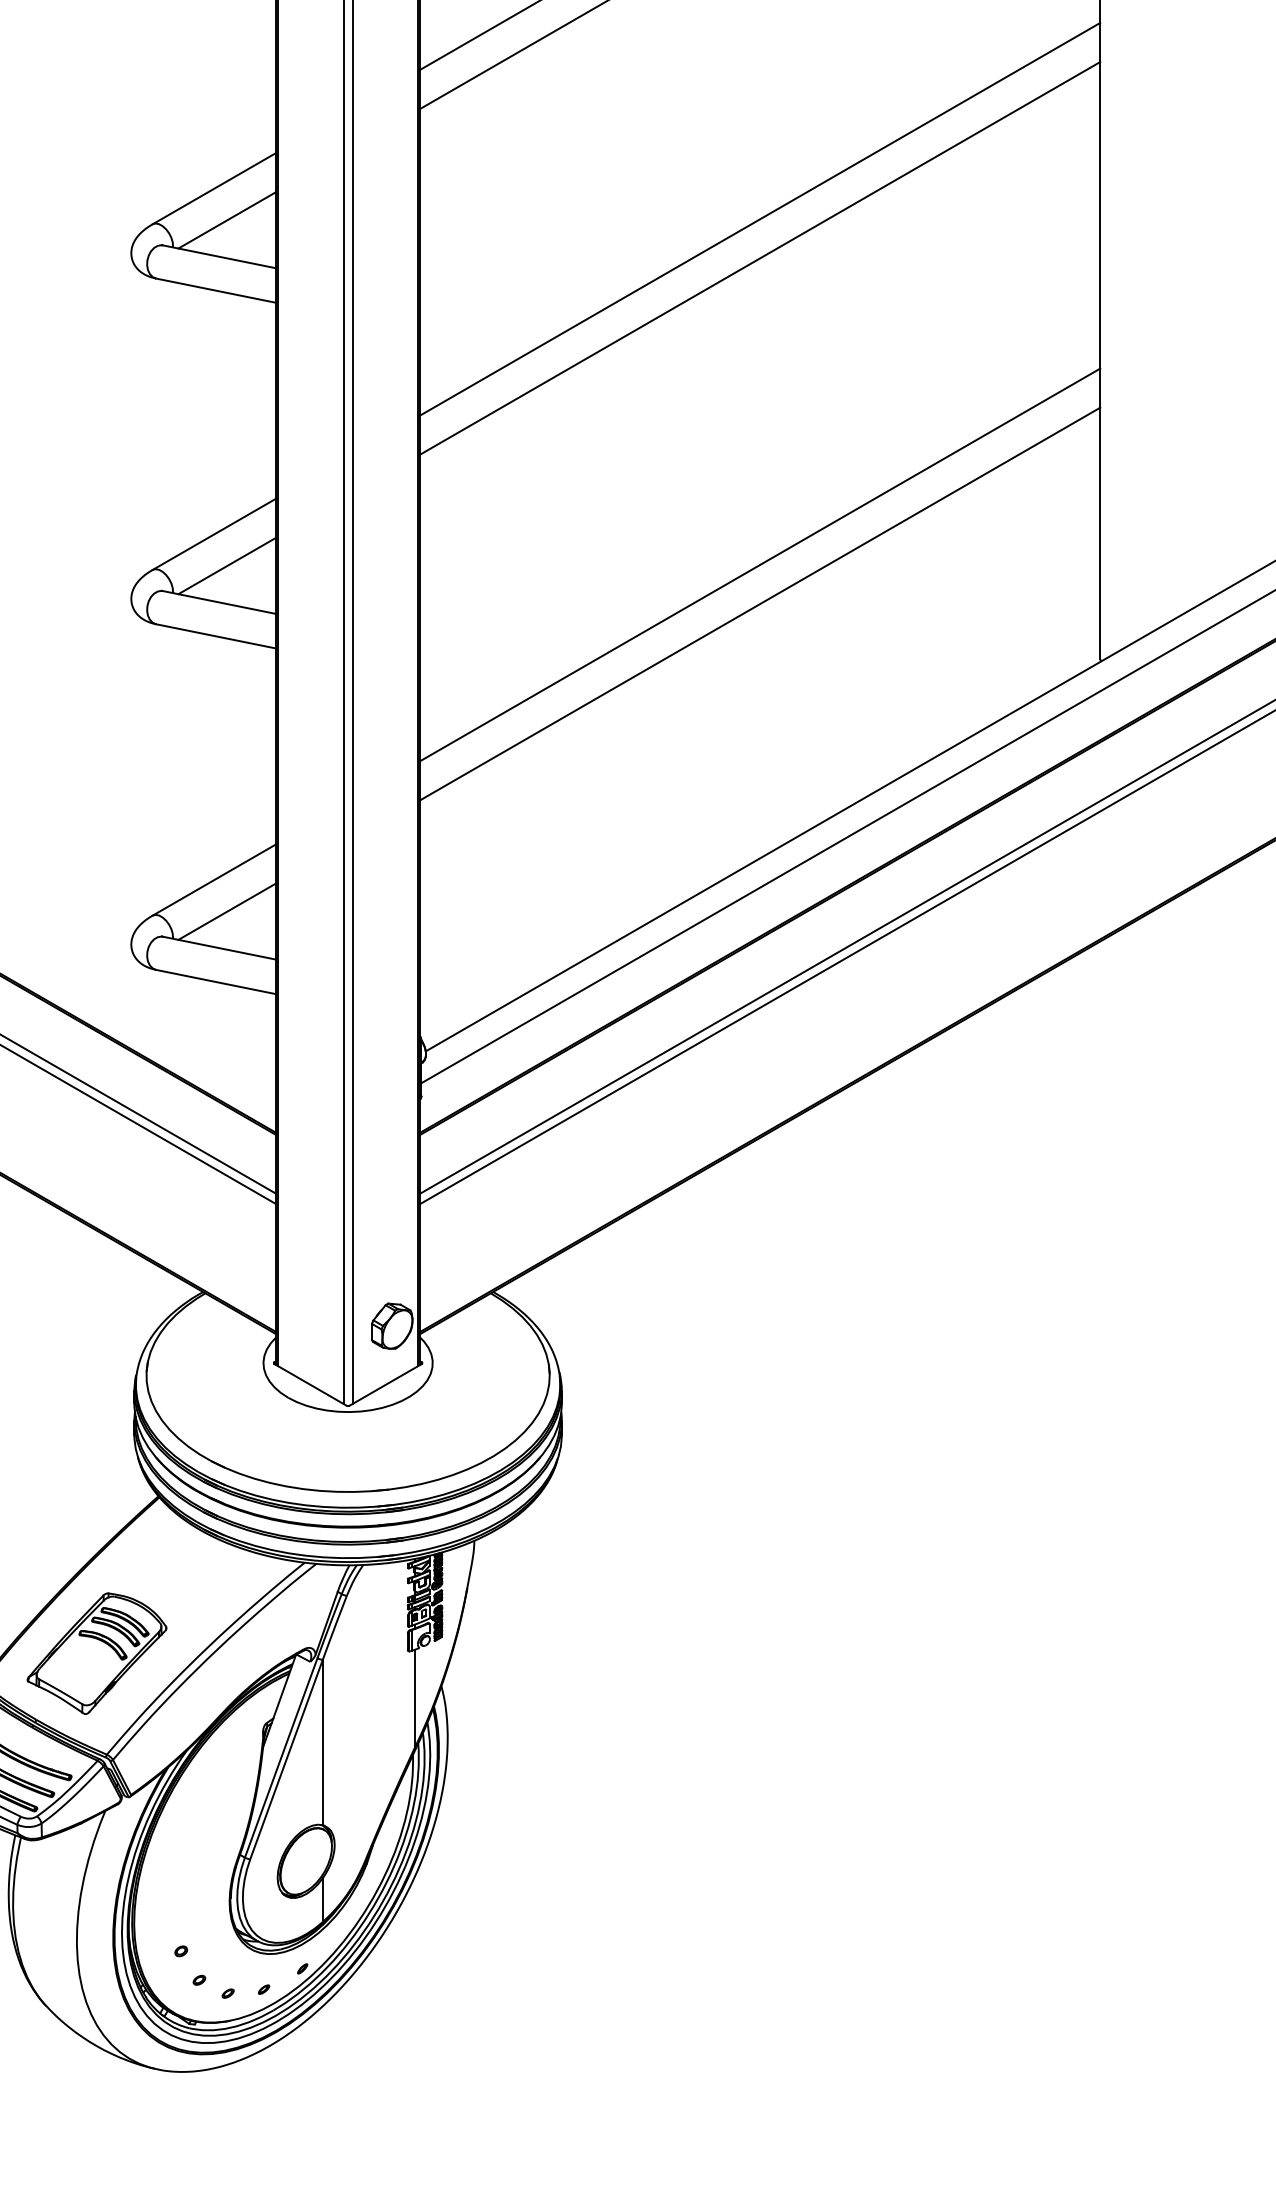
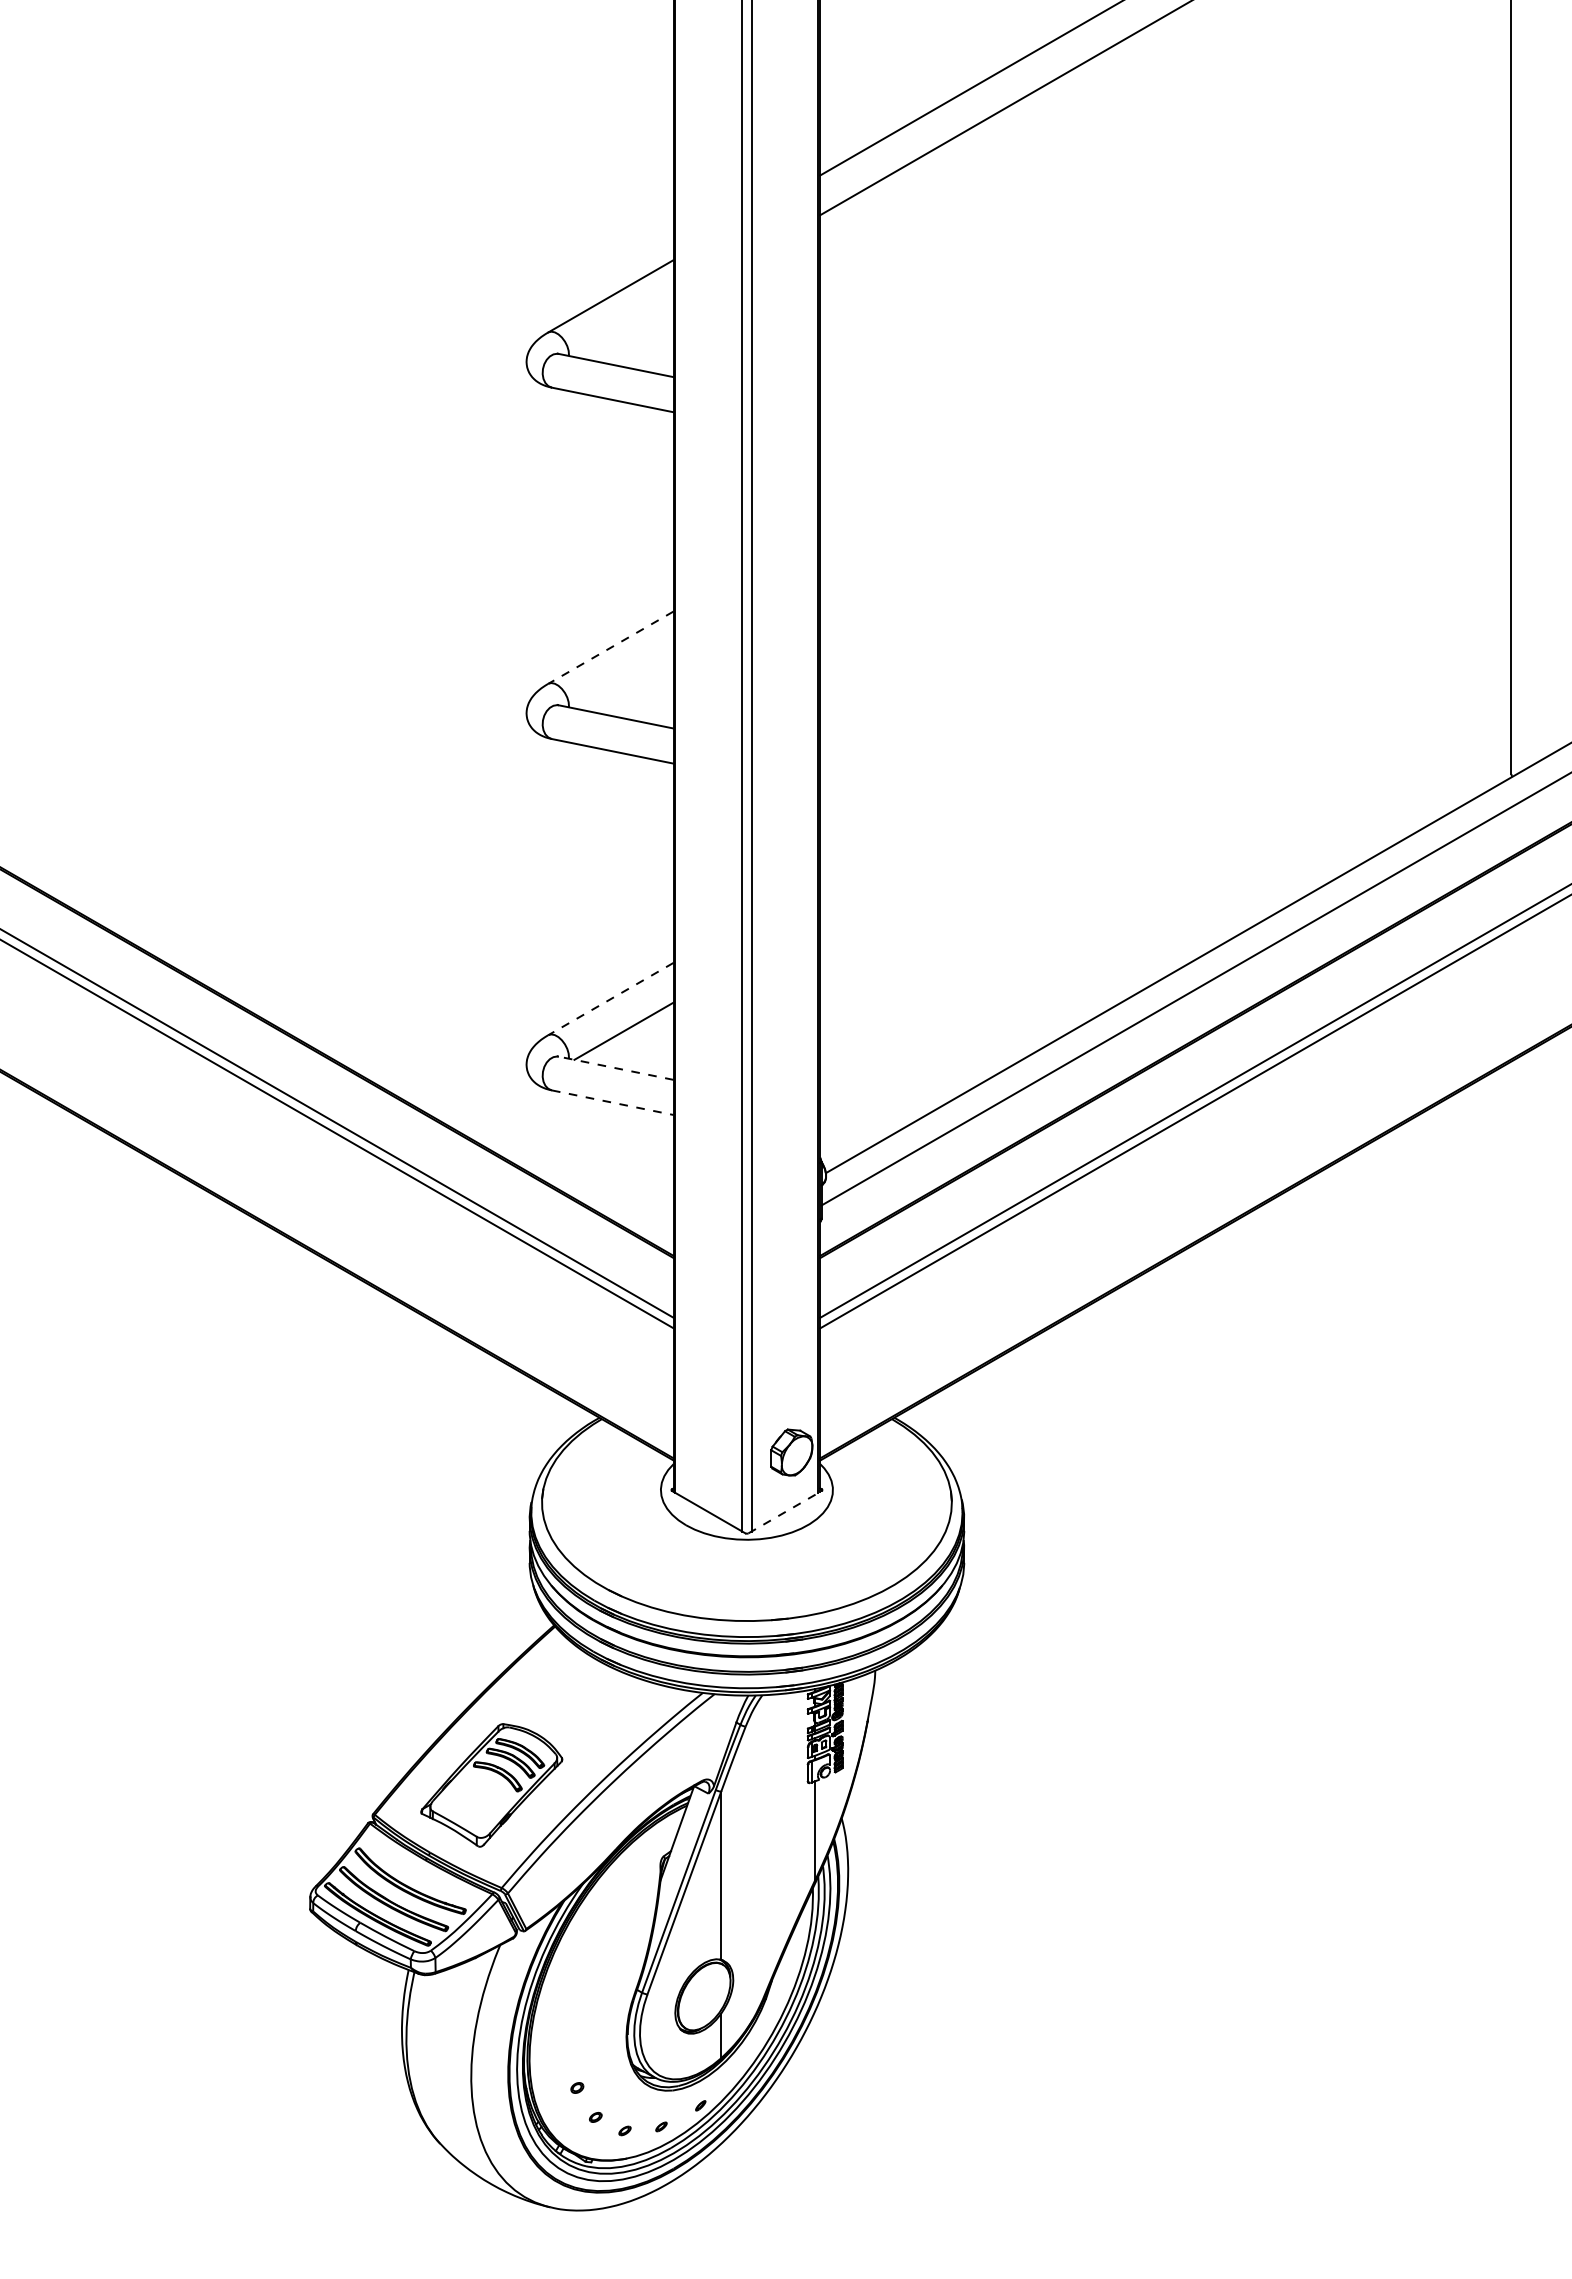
line: (759, 218) -> (1165, 326), removed
line: (226, 220) -> (623, 328), removed
line: (759, 257) -> (1165, 366), removed
line: (213, 534) -> (610, 647), solid -> dashed
line: (759, 564) -> (1165, 678), removed
line: (226, 565) -> (623, 679), removed
line: (759, 603) -> (1165, 717), removed
line: (213, 880) -> (610, 999), solid -> dashed
line: (219, 948) -> (616, 1068), solid -> dashed
line: (216, 981) -> (613, 1102), solid -> dashed
line: (386, 1384) -> (785, 1511), solid -> dashed

